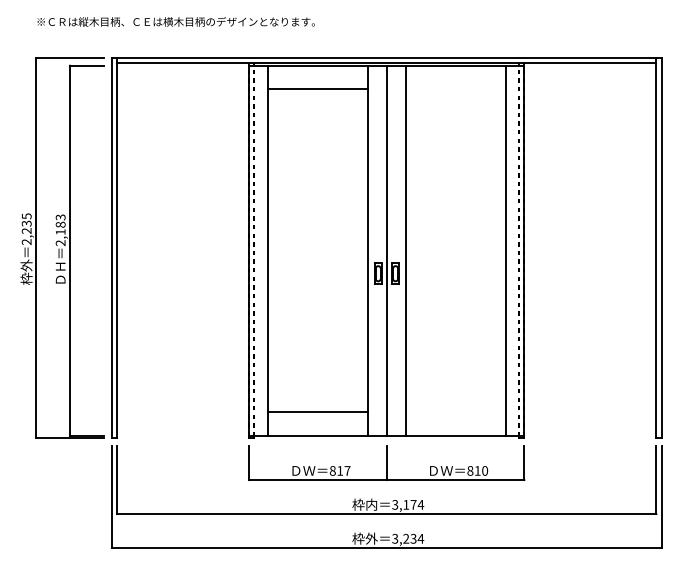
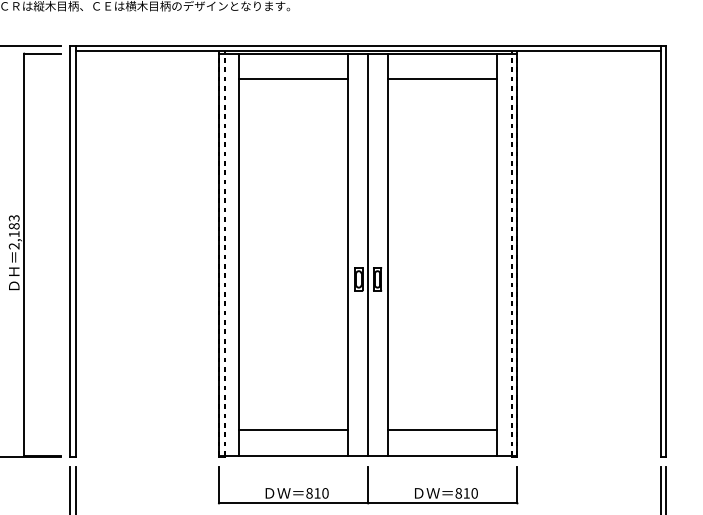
line: (455, 88) -> (442, 78), added
line: (455, 412) -> (442, 429), added
text: (347, 470) -> (325, 492), 817 -> 810

